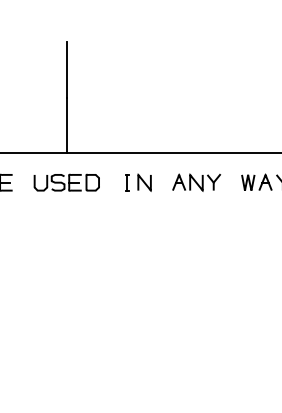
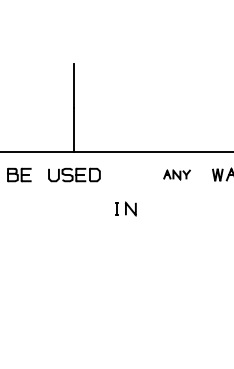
part: (137, 182) -> (125, 208), moved
part: (195, 182) -> (176, 174), size x0.7

